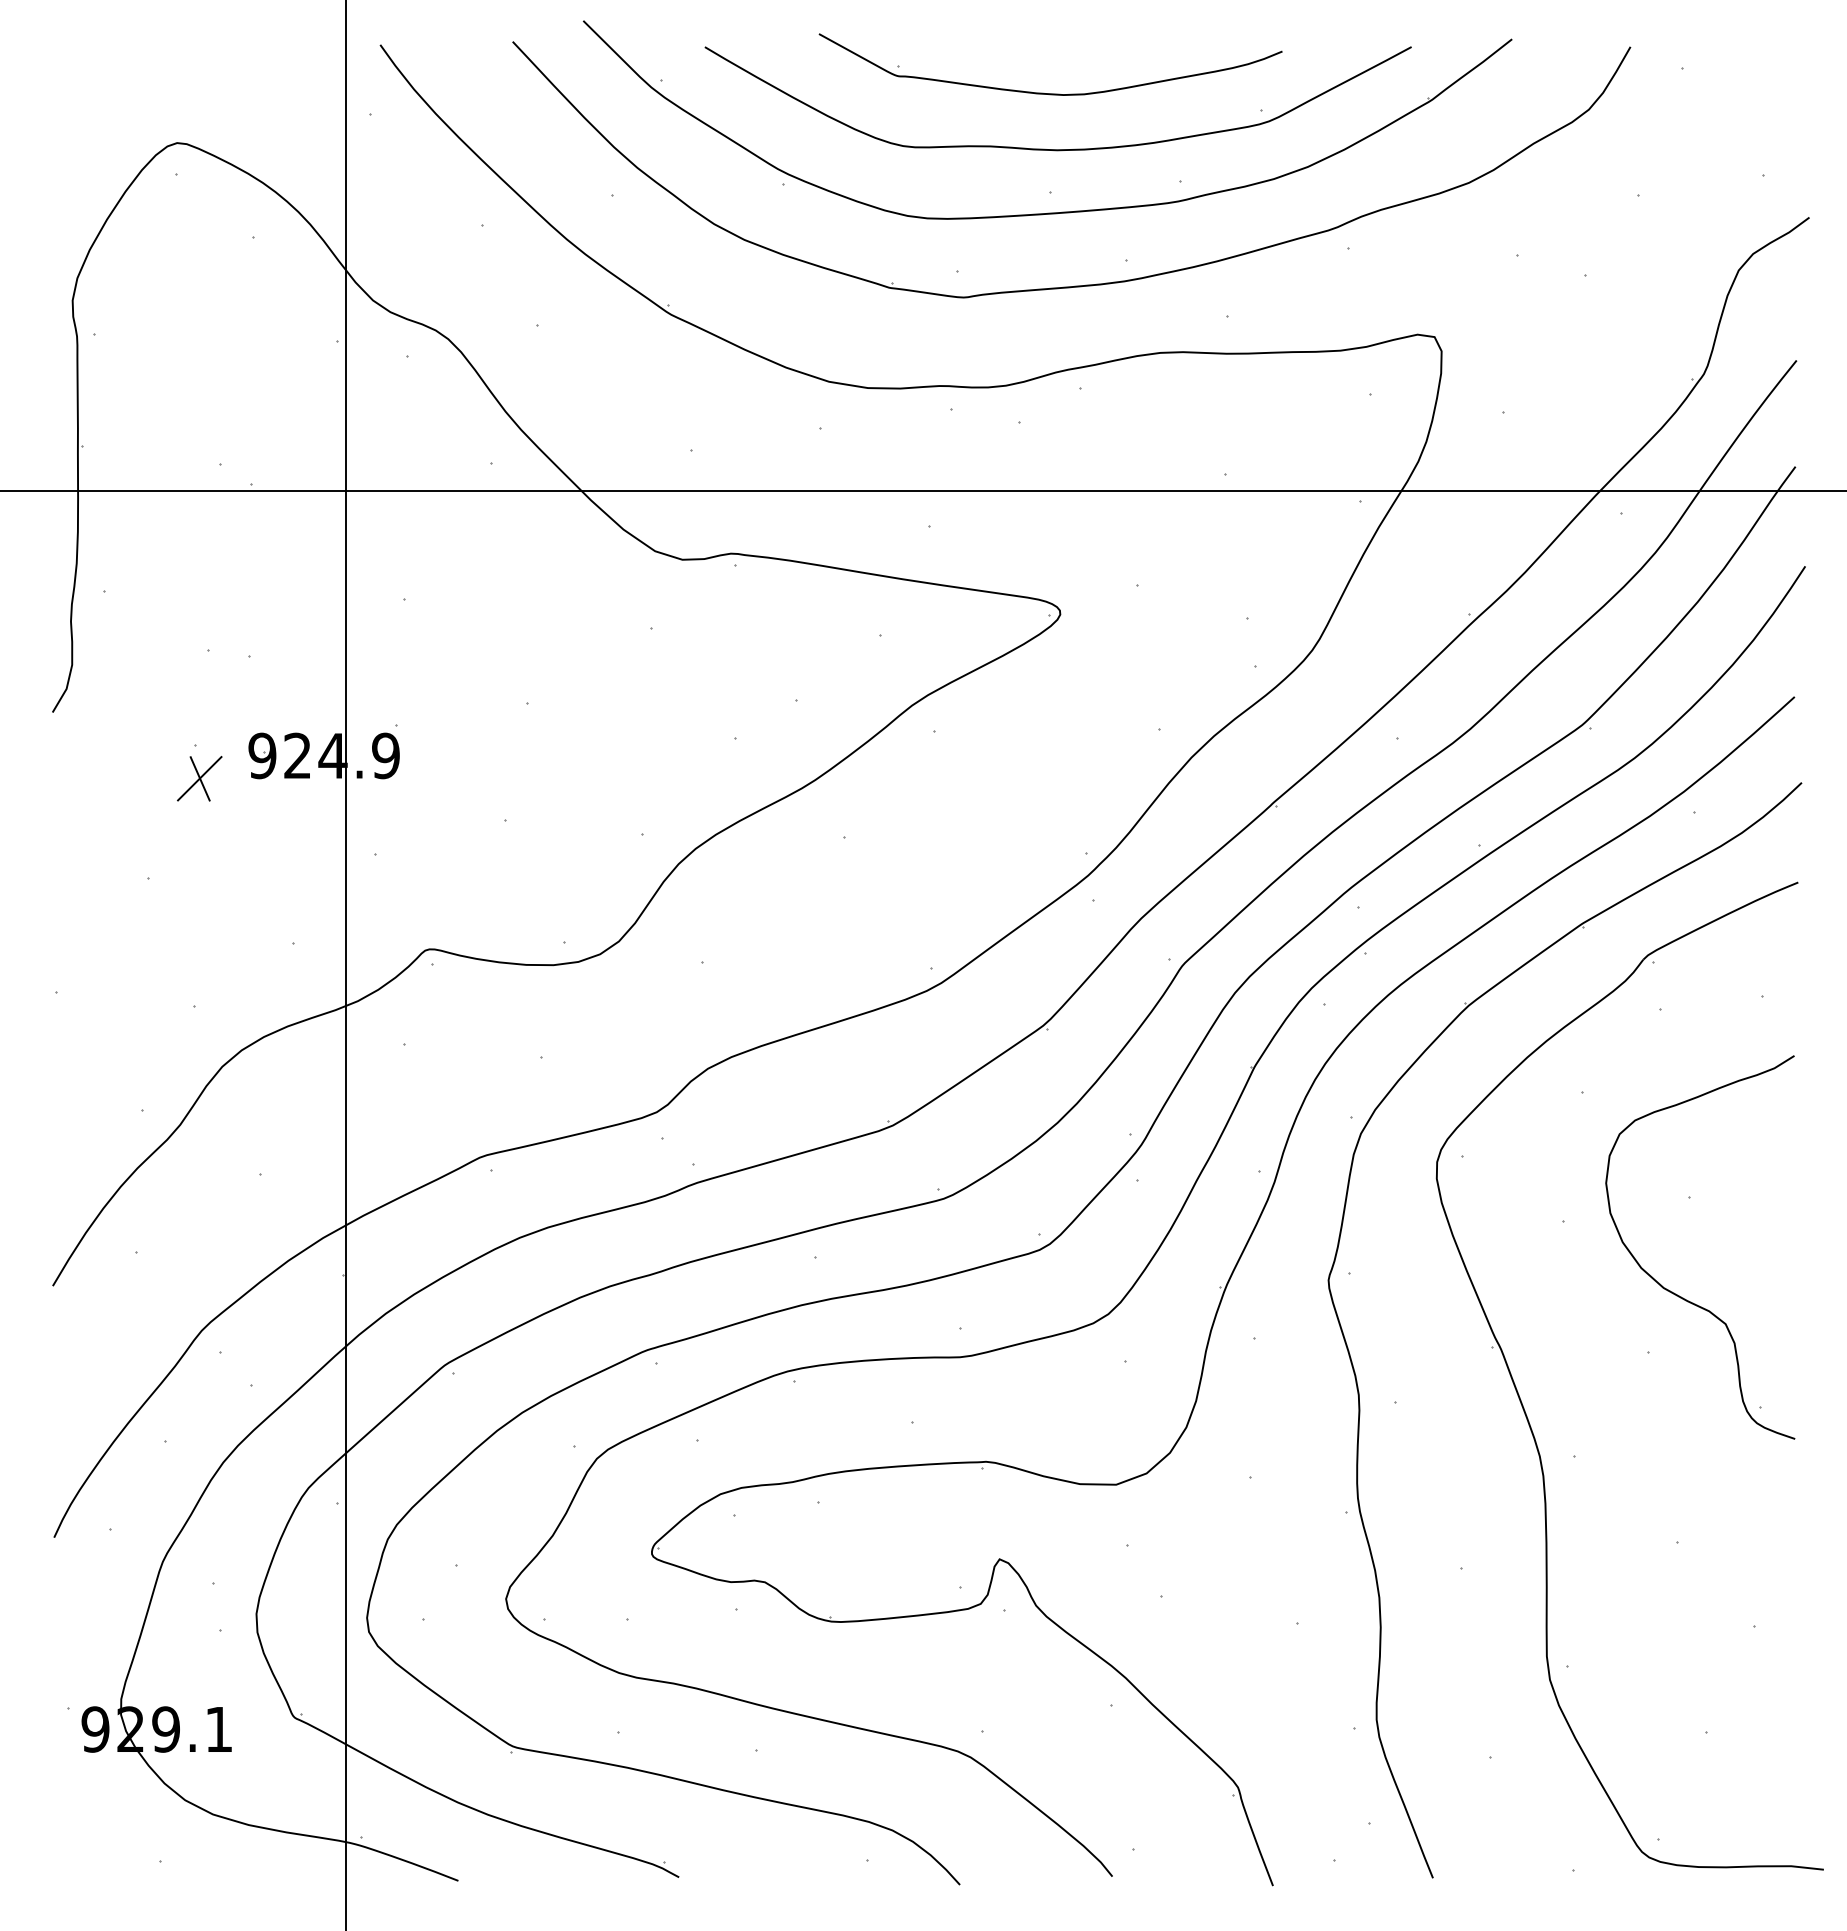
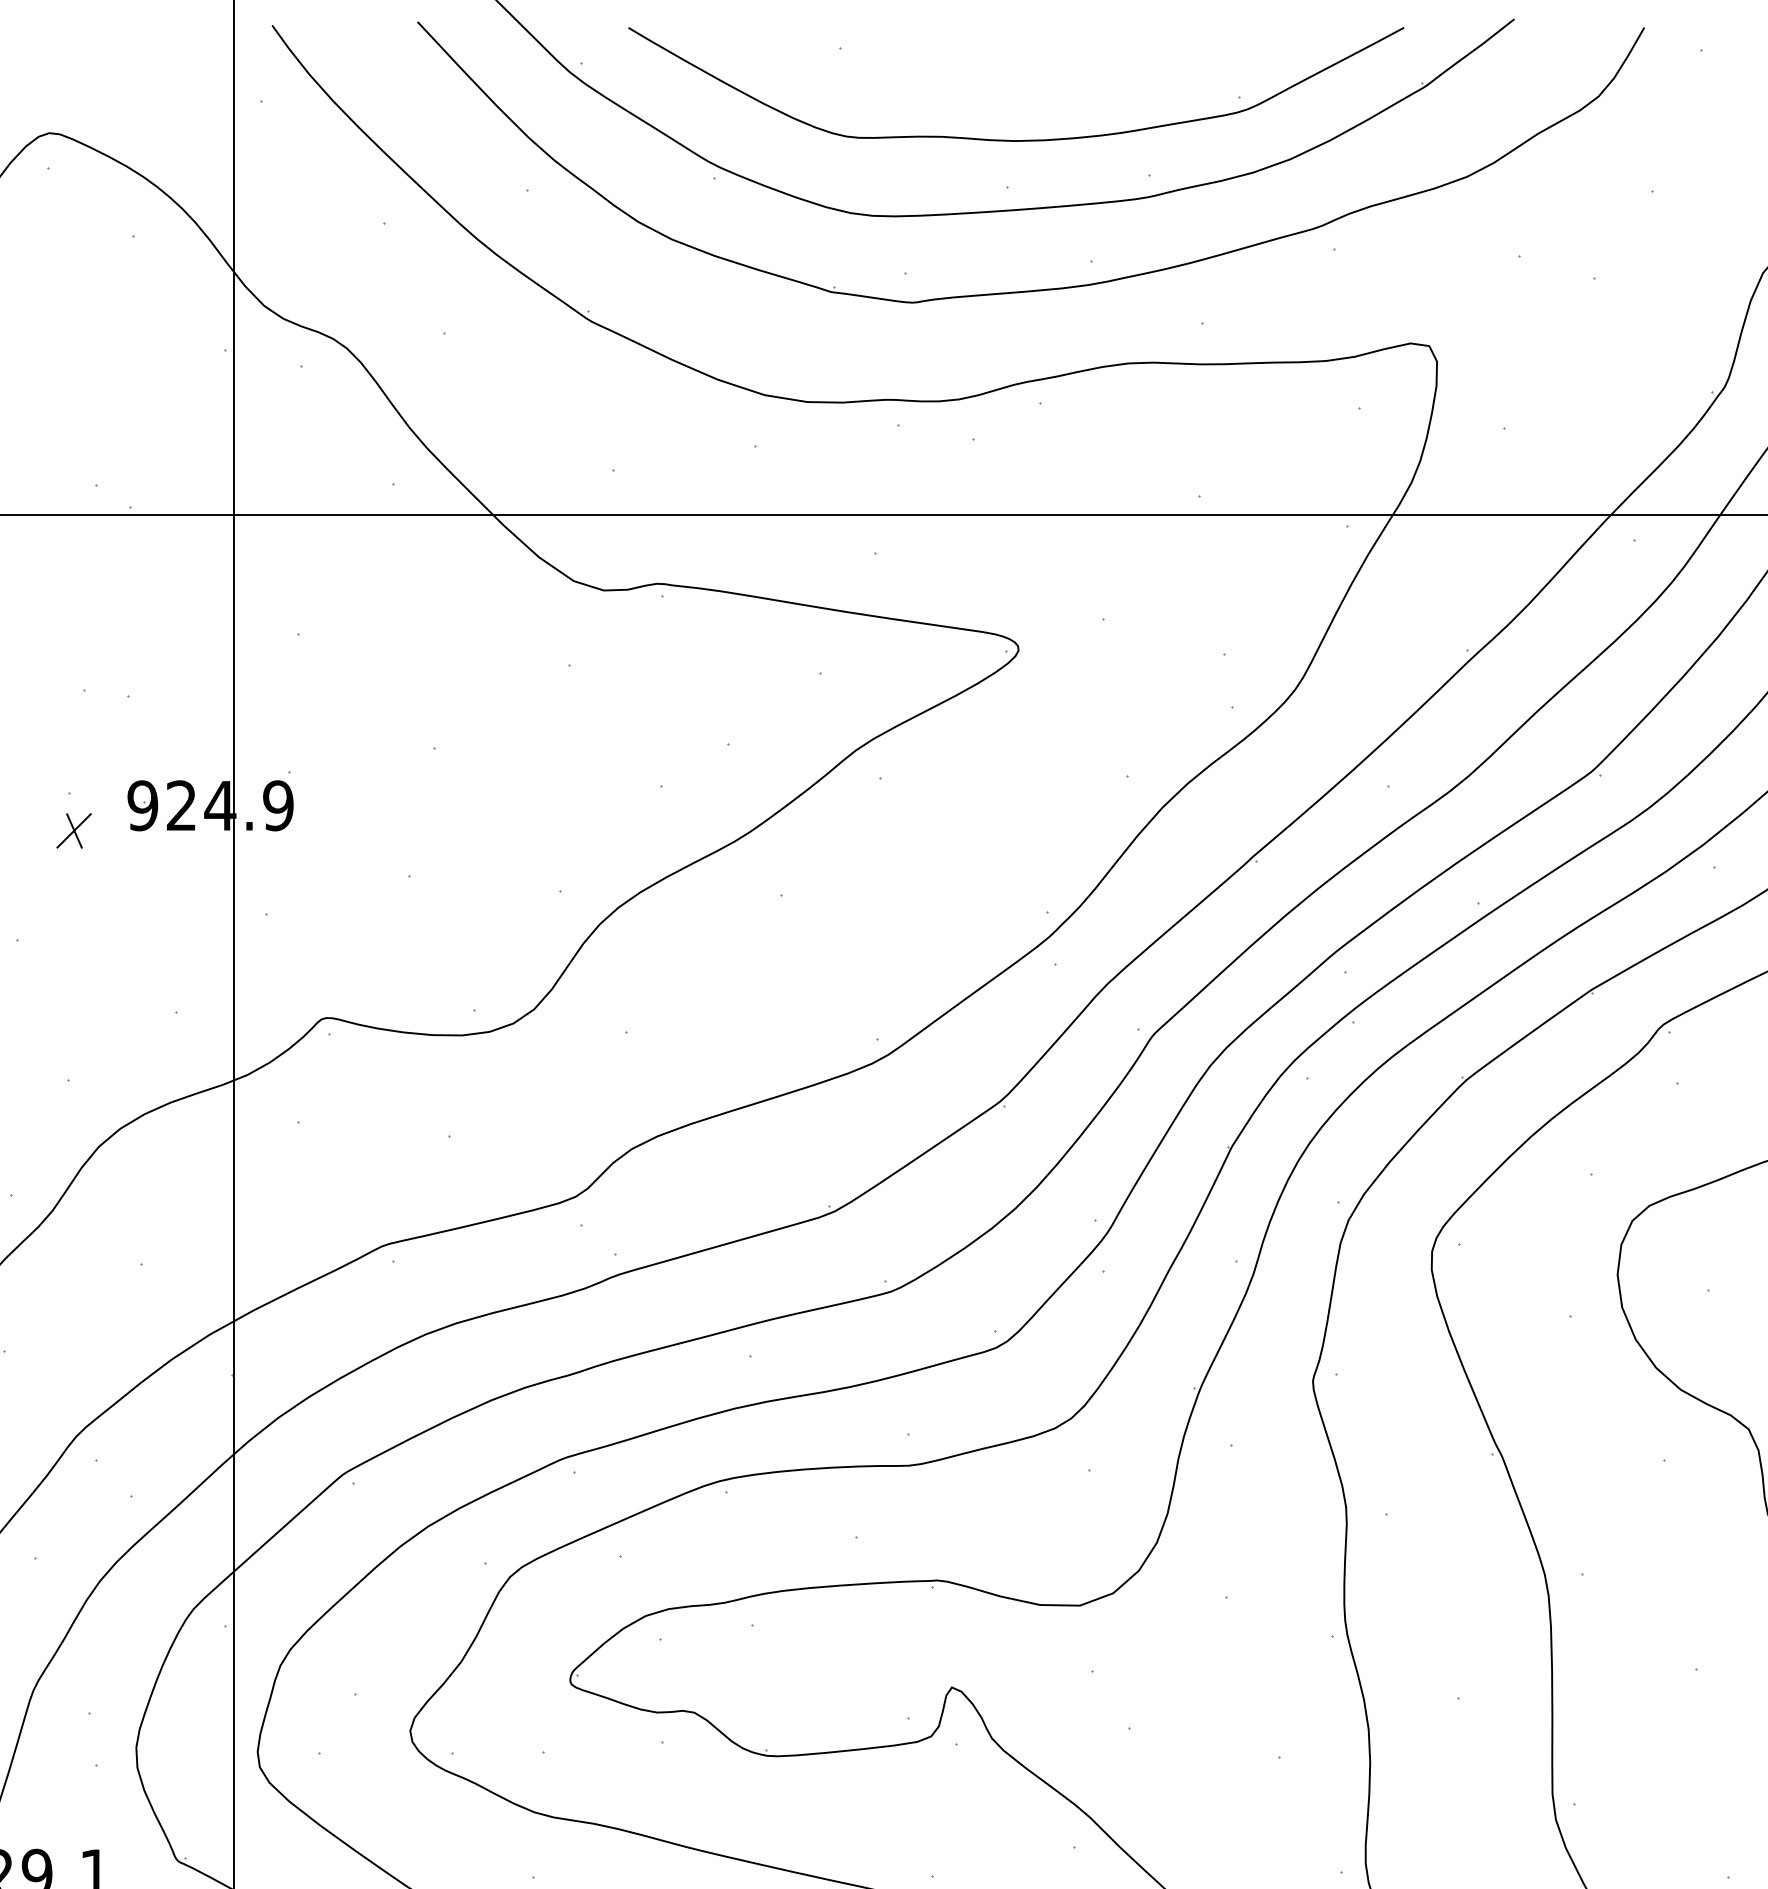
curve: (1043, 92) -> (1000, 77), removed
part: (199, 778) -> (73, 830), size x0.7

